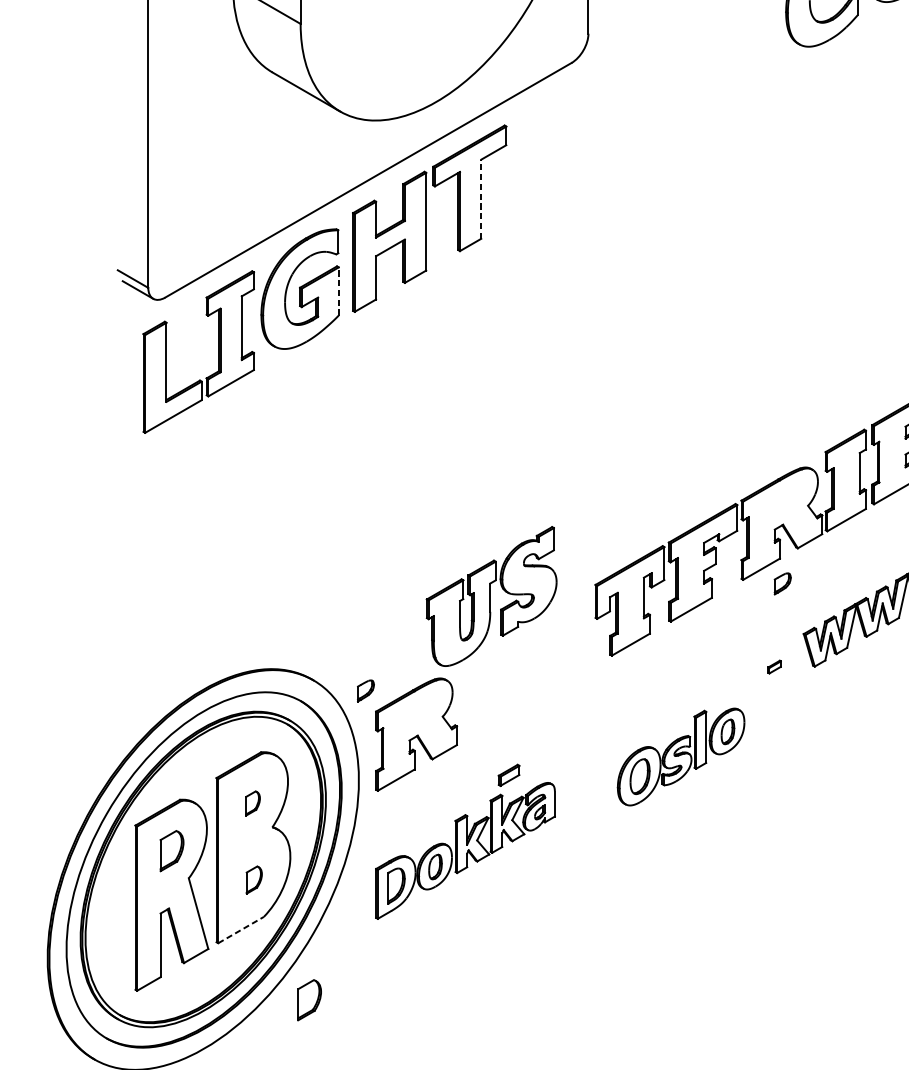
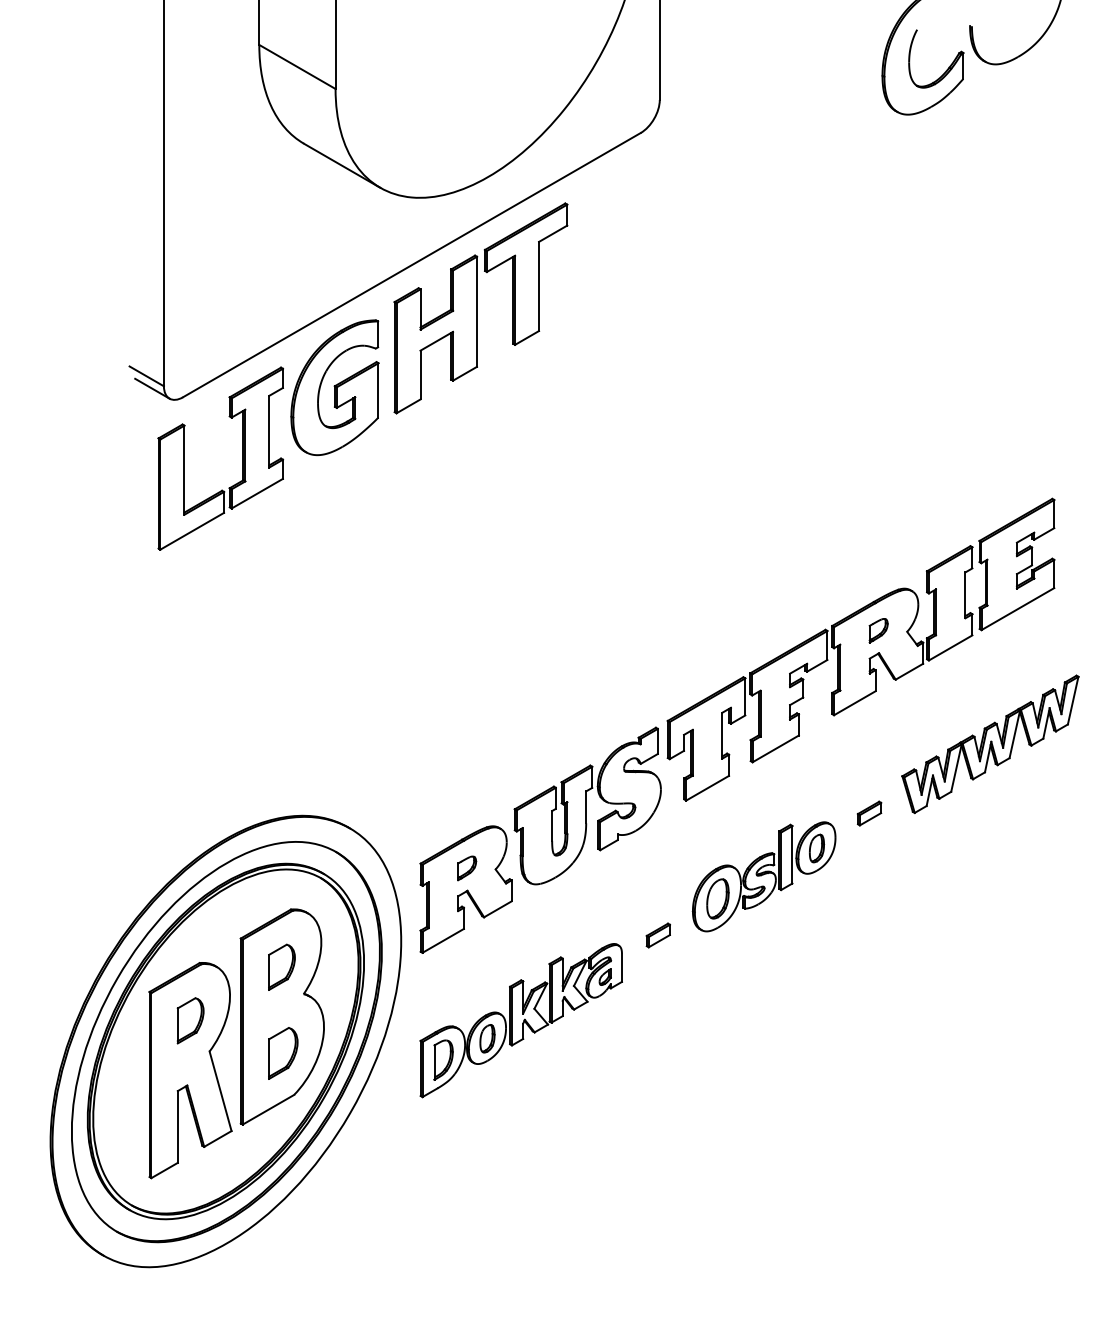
line: (481, 199) -> (539, 286), dashed -> solid
line: (338, 290) -> (378, 389), dashed -> solid
part: (782, 583) -> (878, 630), moved
part: (491, 596) -> (587, 805), moved
part: (774, 667) -> (869, 813), size x1.67
part: (366, 691) -> (467, 868), moved
part: (680, 756) -> (763, 876), moved
part: (508, 775) -> (657, 935), moved
part: (252, 802) -> (281, 966), size x1.67
part: (254, 880) -> (283, 1053), size x1.67
line: (241, 929) -> (268, 1109), dashed -> solid
part: (309, 999) -> (345, 1188), removed

